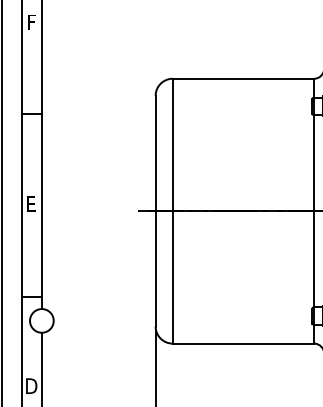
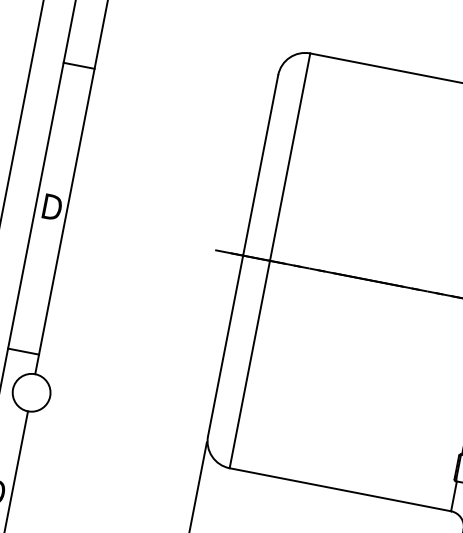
text: (32, 204) -> (52, 207), E -> D

